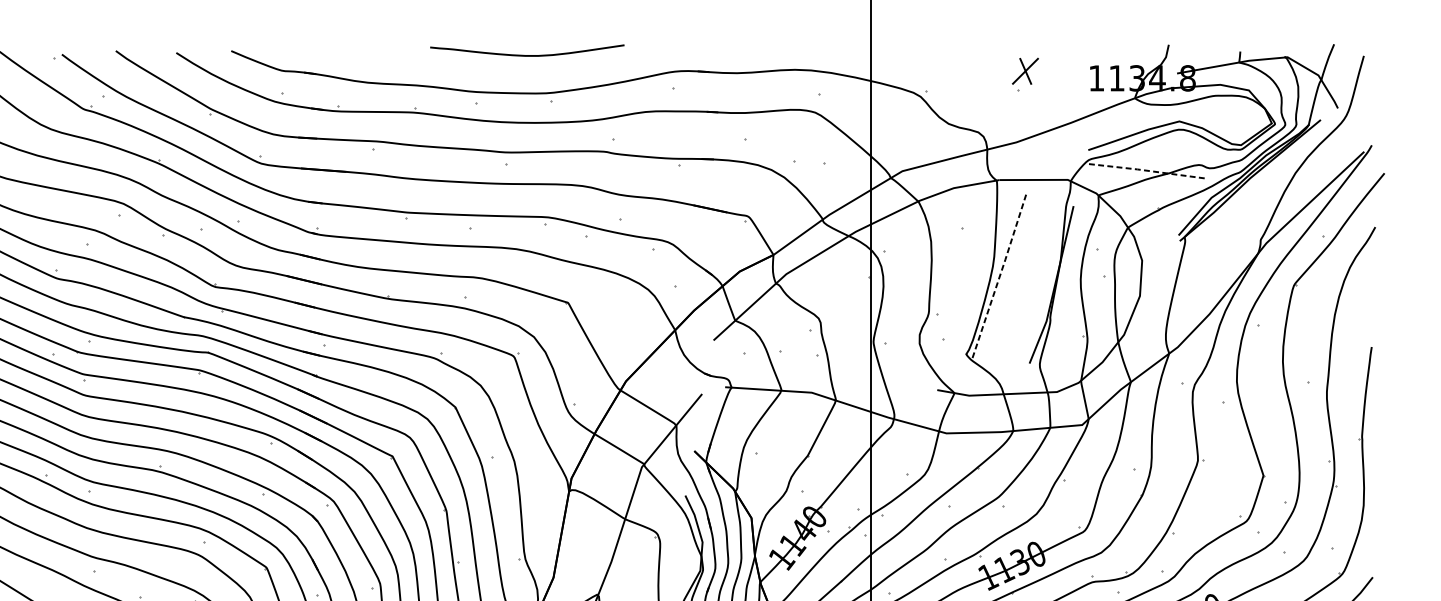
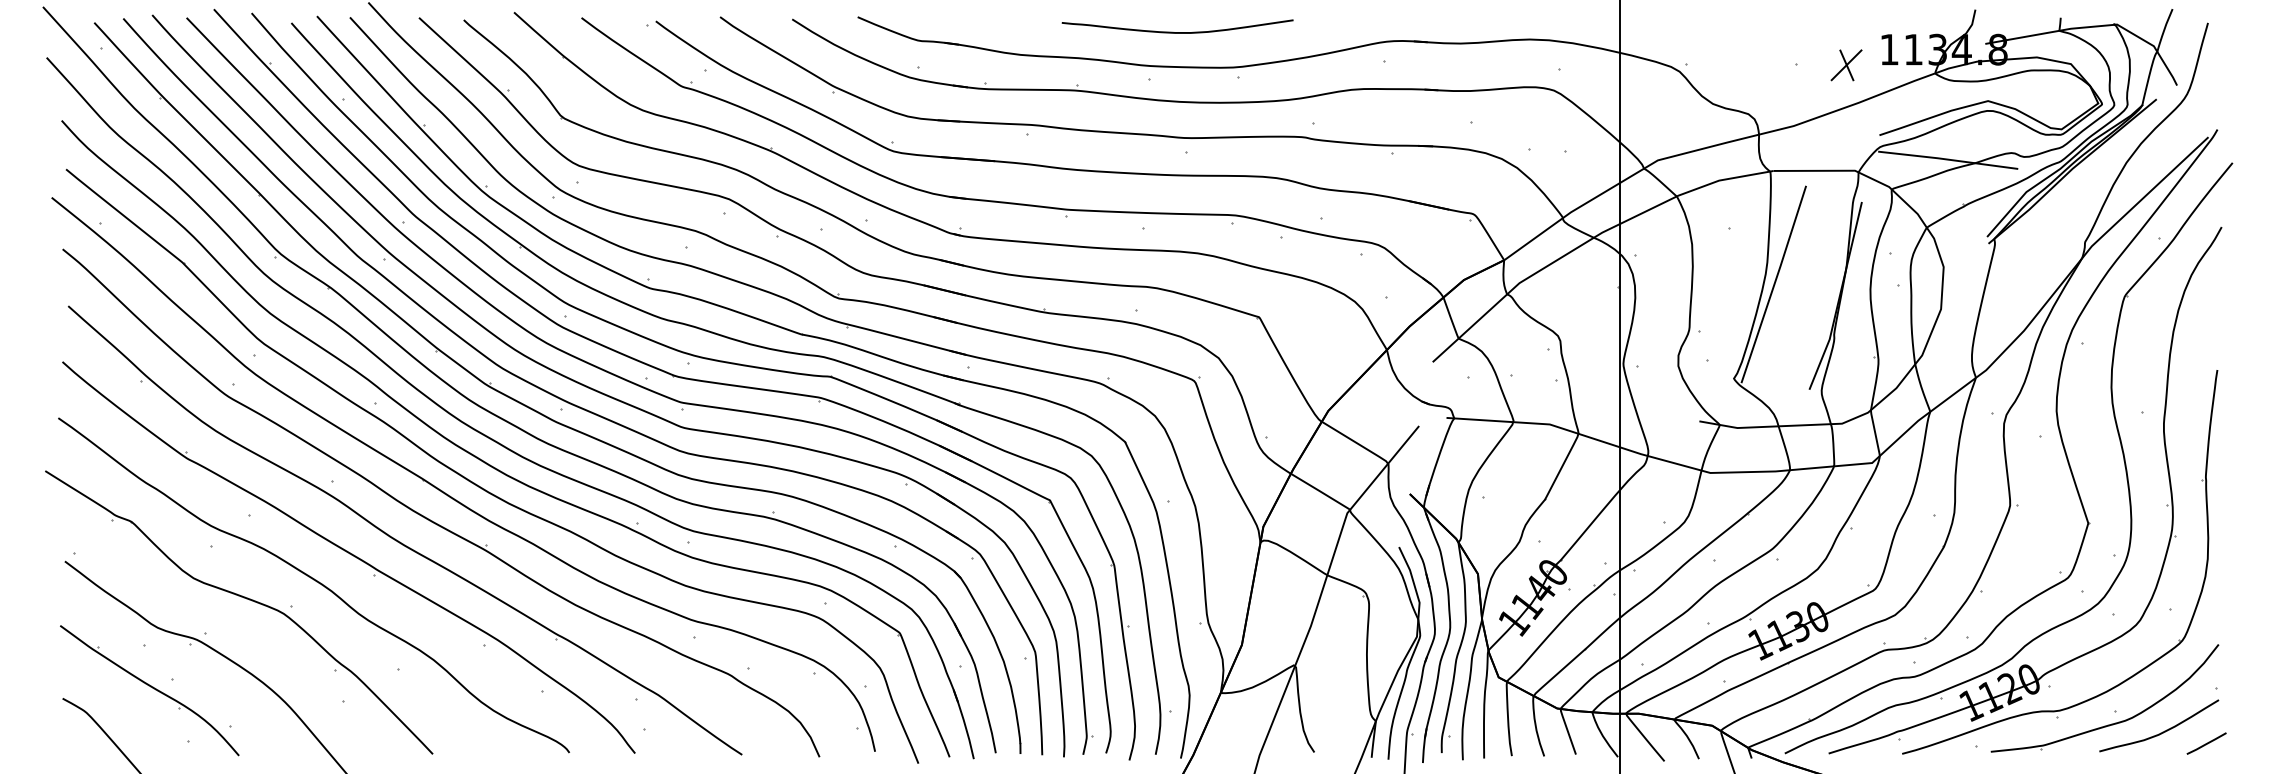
curve: (527, 55) -> (1177, 32), moved
part: (1025, 71) -> (1846, 65), moved
line: (1144, 170) -> (1946, 159), dashed -> solid
line: (1000, 275) -> (1774, 284), dashed -> solid

